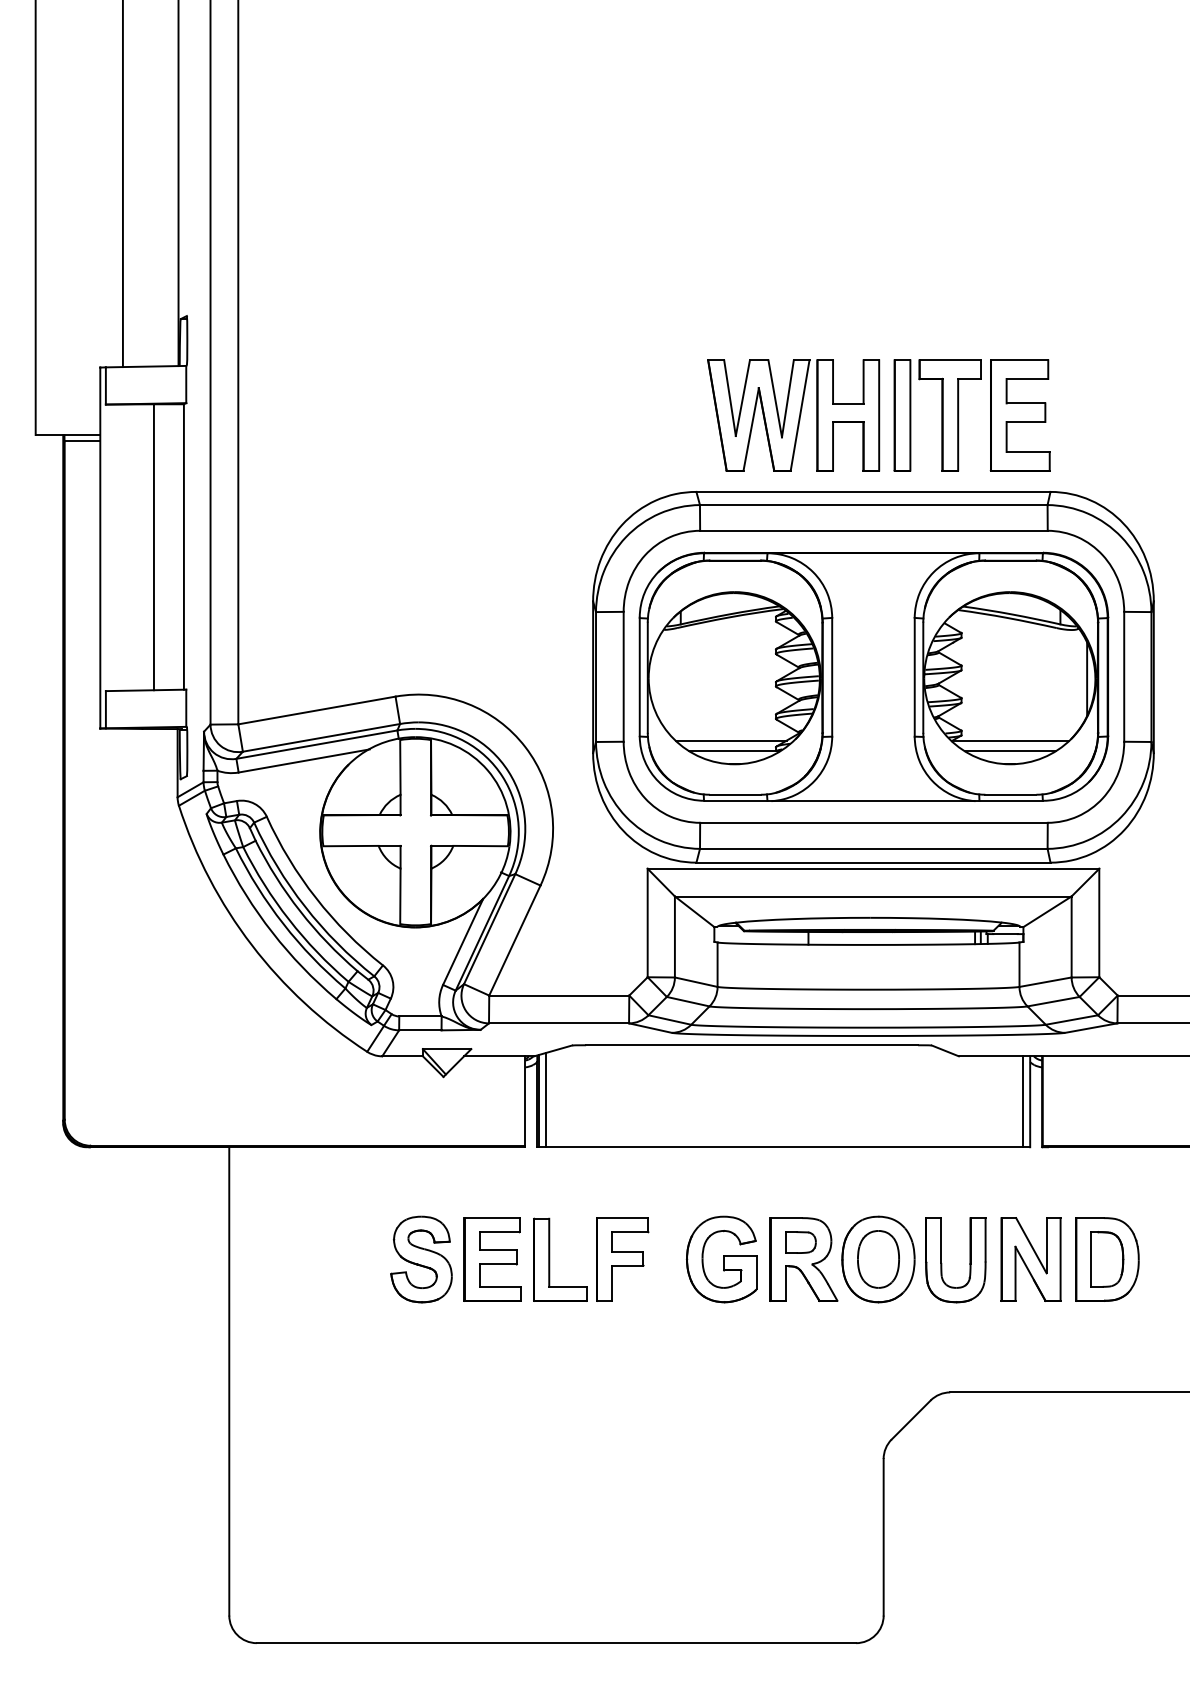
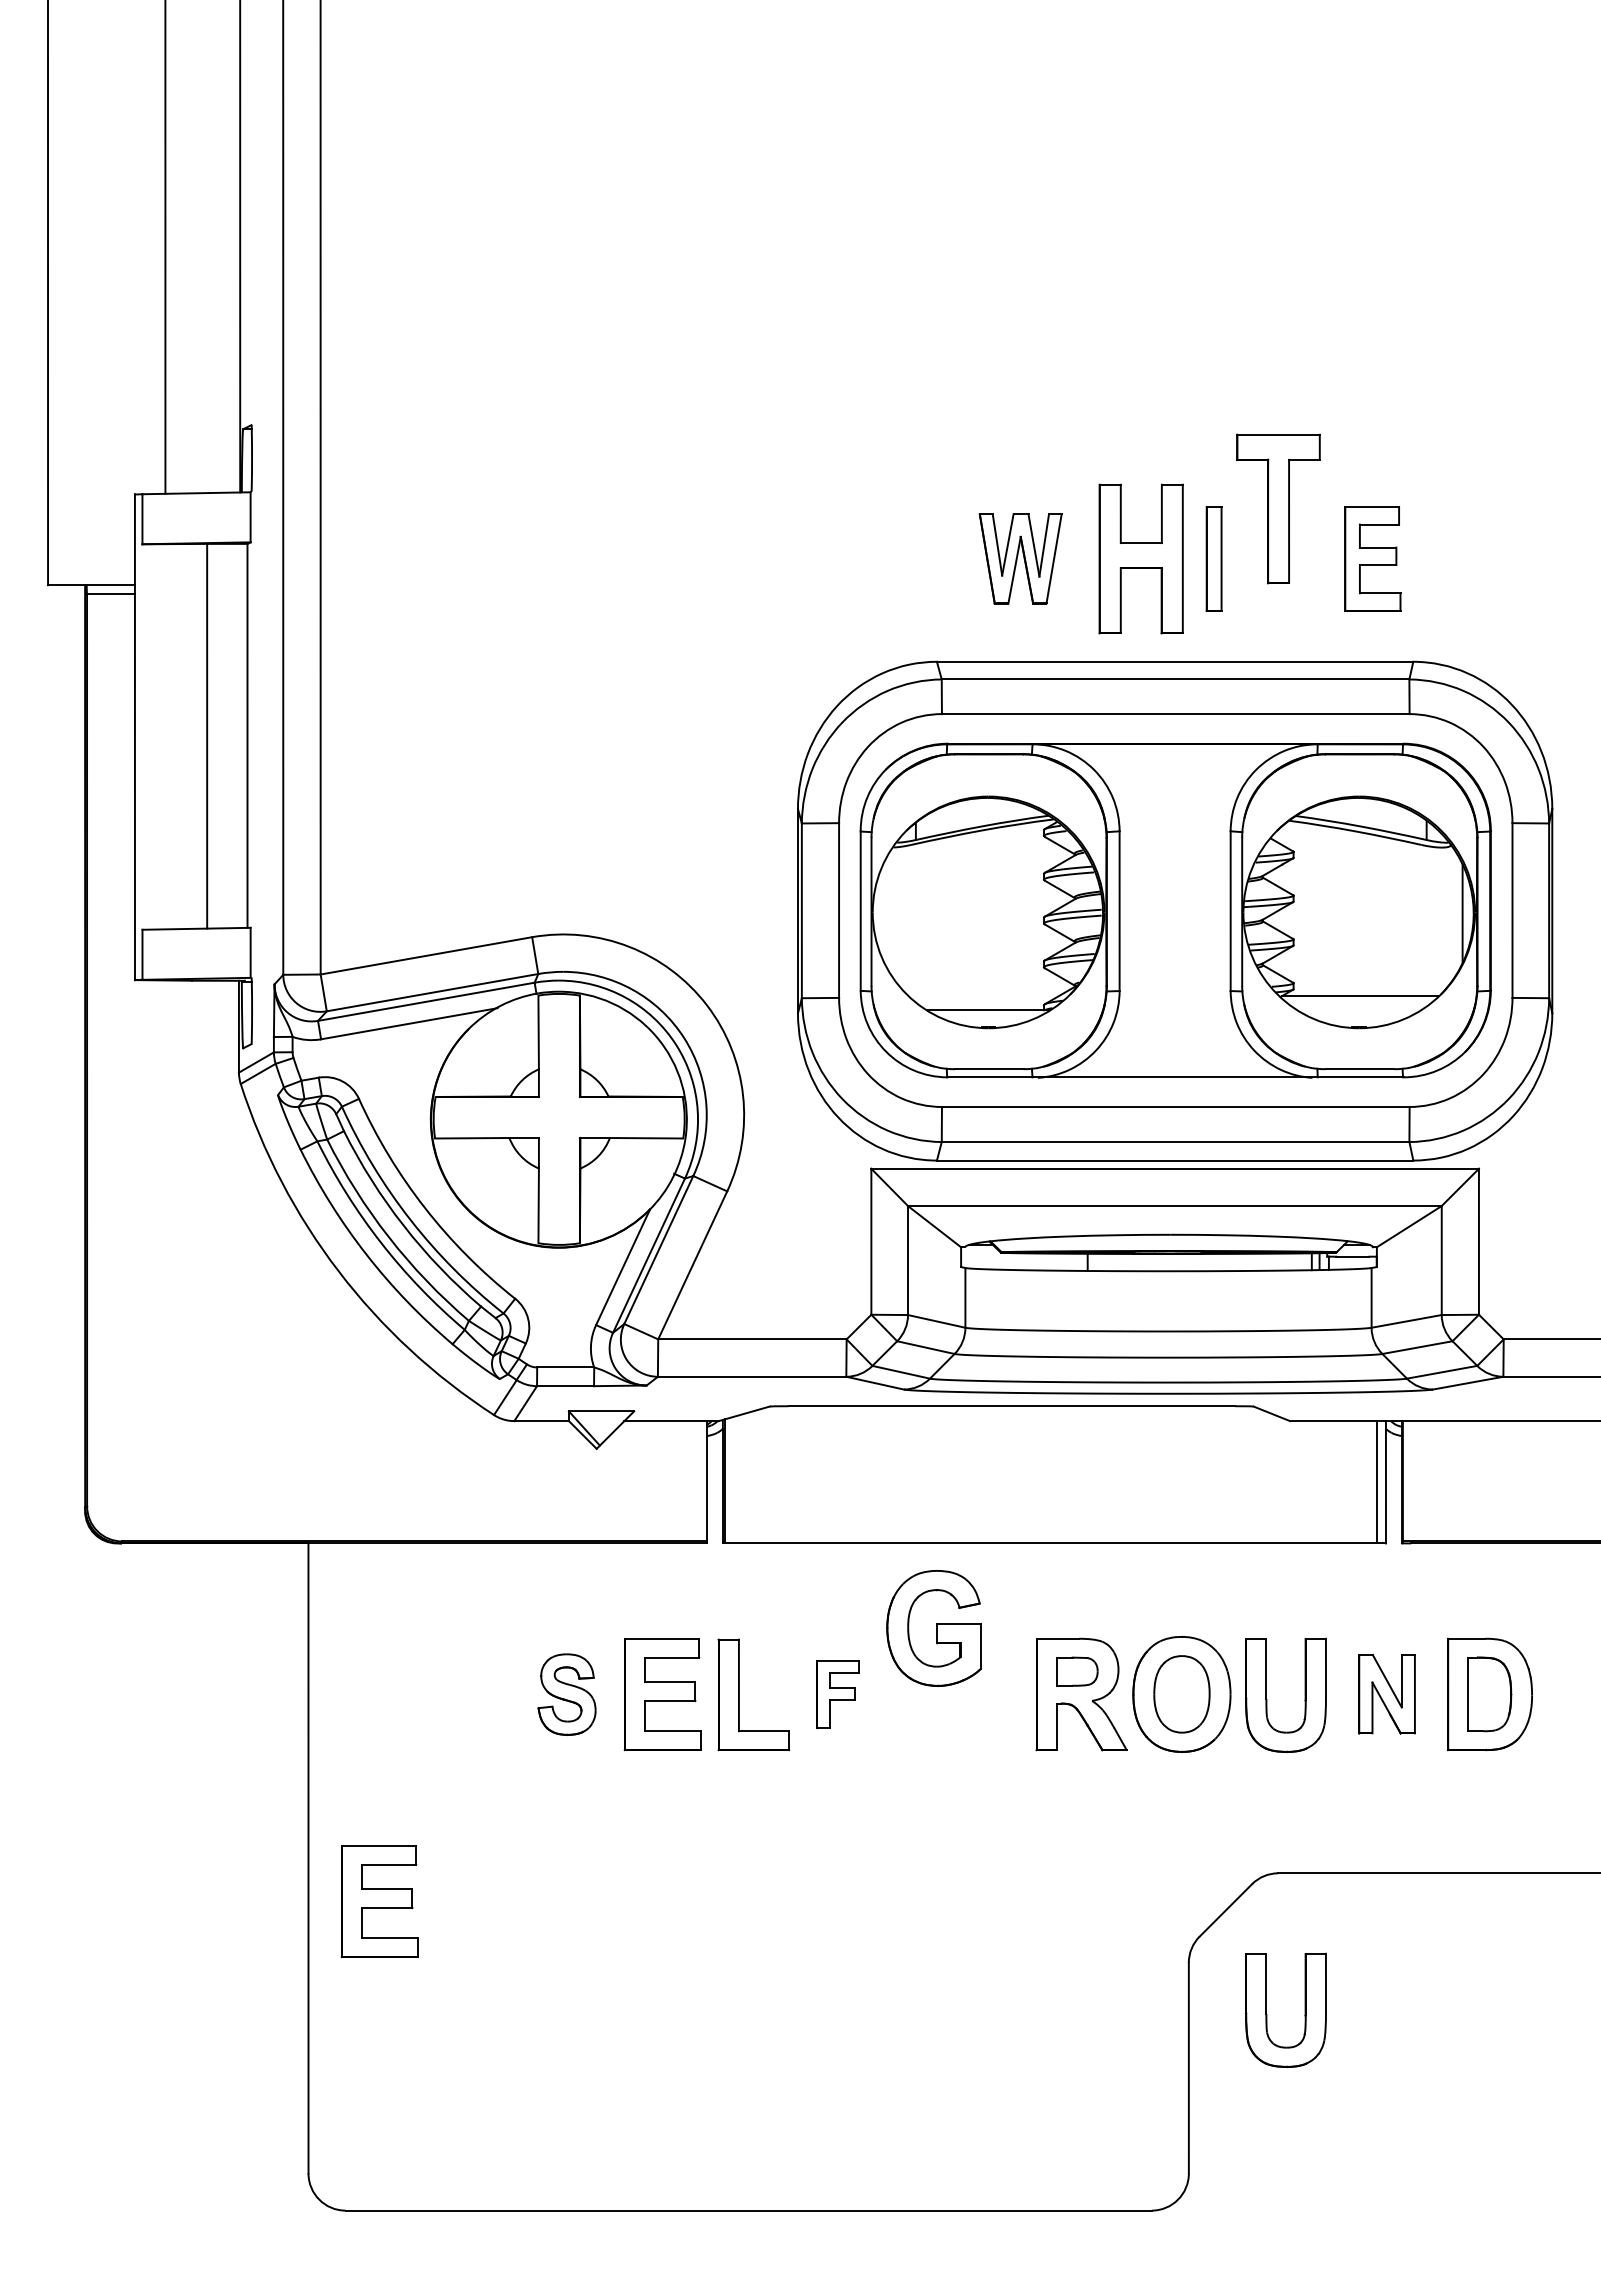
part: (758, 415) -> (1020, 558), size x0.6
part: (901, 415) -> (1213, 558), size x0.7
part: (950, 415) -> (1278, 508), moved
part: (1020, 415) -> (1372, 558), size x0.7
line: (731, 740) -> (983, 996), removed
line: (1010, 751) -> (1359, 1010), removed
line: (545, 1099) -> (734, 1479), removed
part: (421, 1259) -> (566, 1694), size x0.7
part: (622, 1259) -> (837, 1694), size x0.6
part: (721, 1259) -> (933, 1628), moved
part: (1030, 1259) -> (1386, 1694), size x0.7
part: (282, 1413) -> (379, 1901), added
part: (942, 1497) -> (1267, 2014), added

